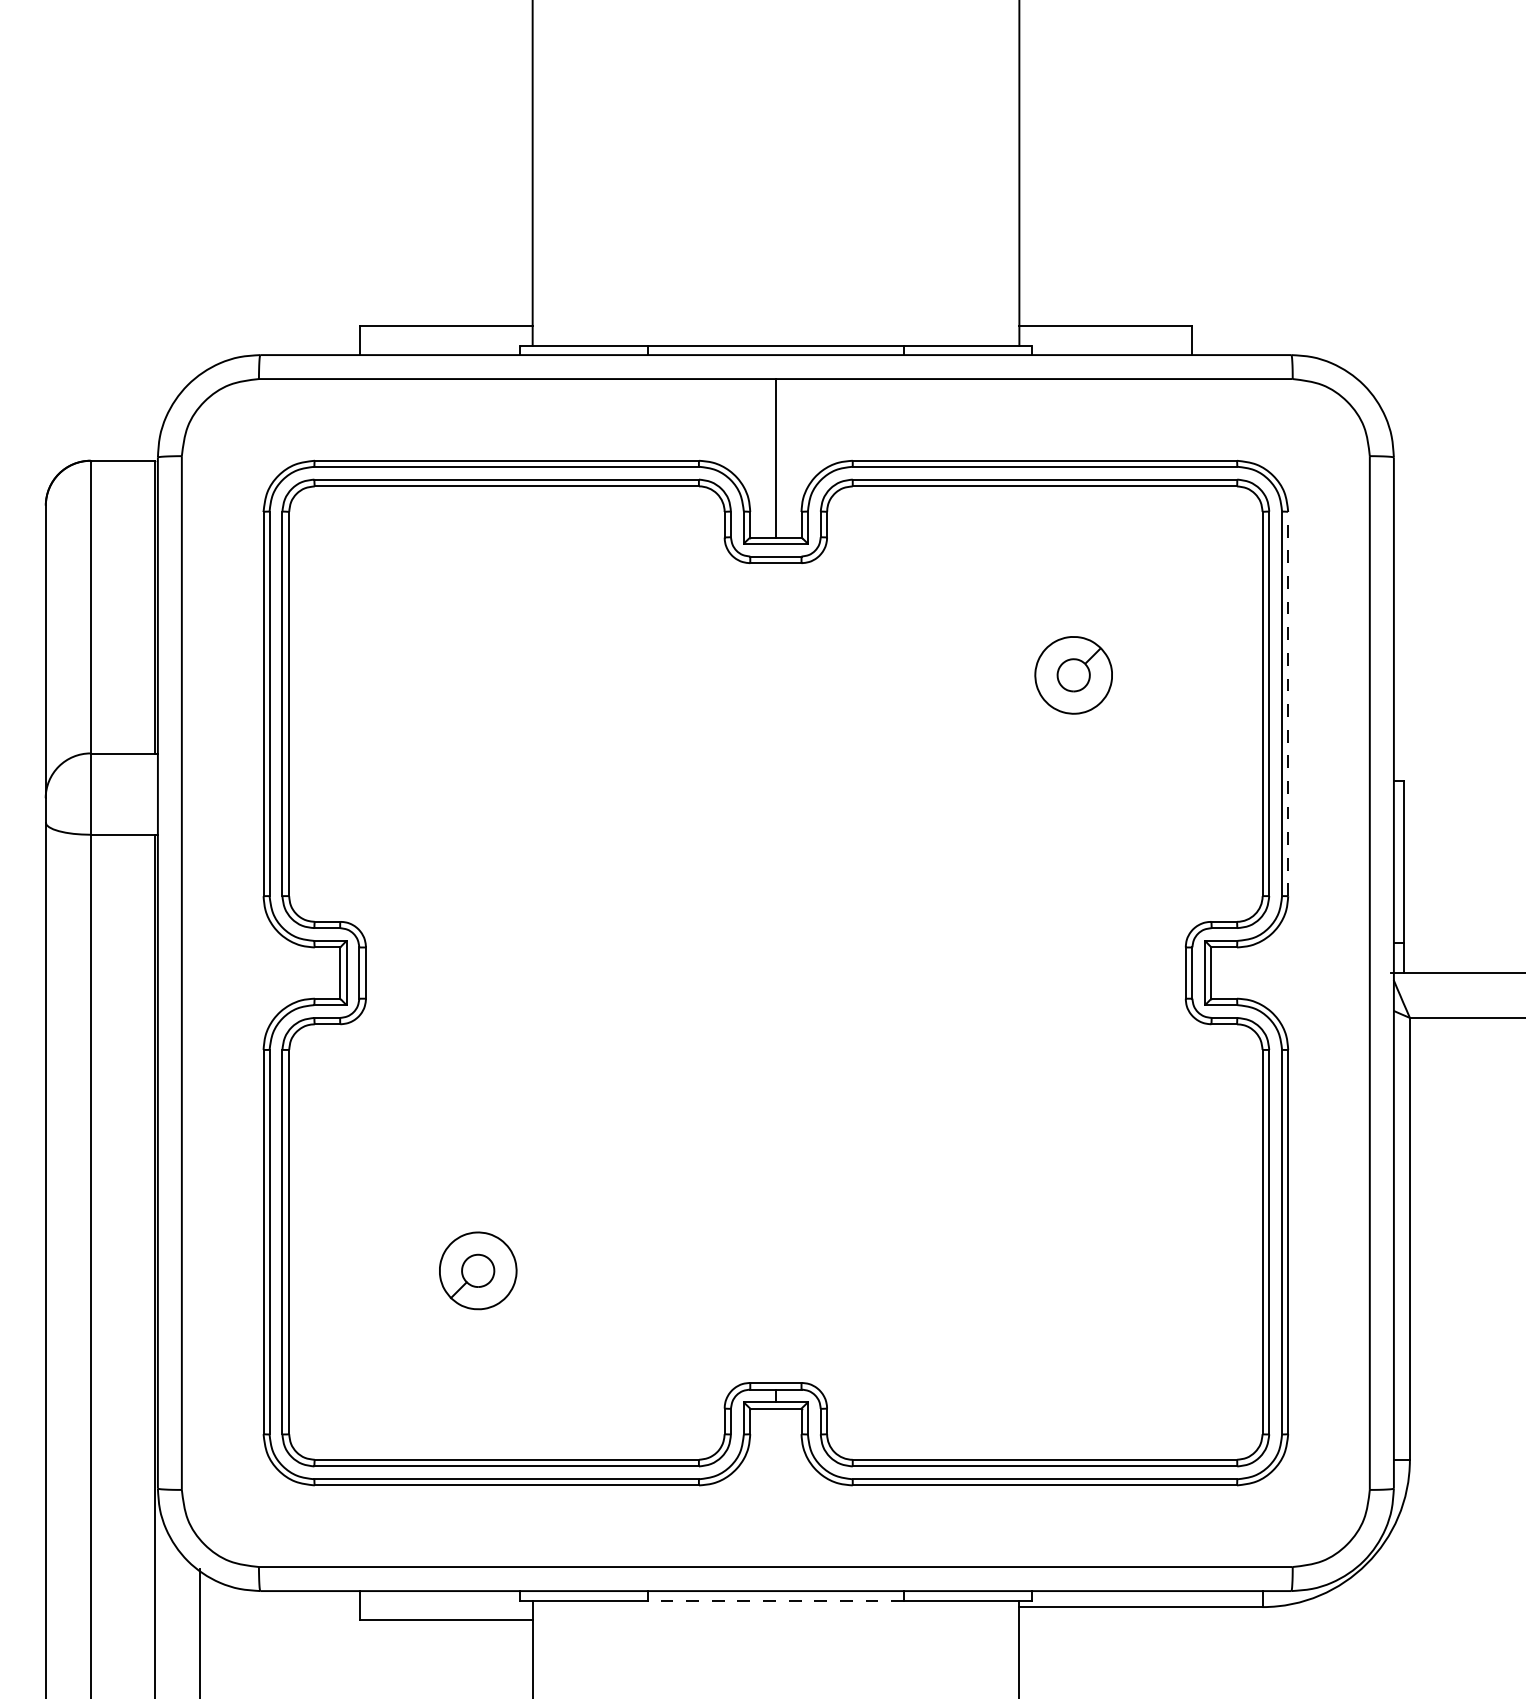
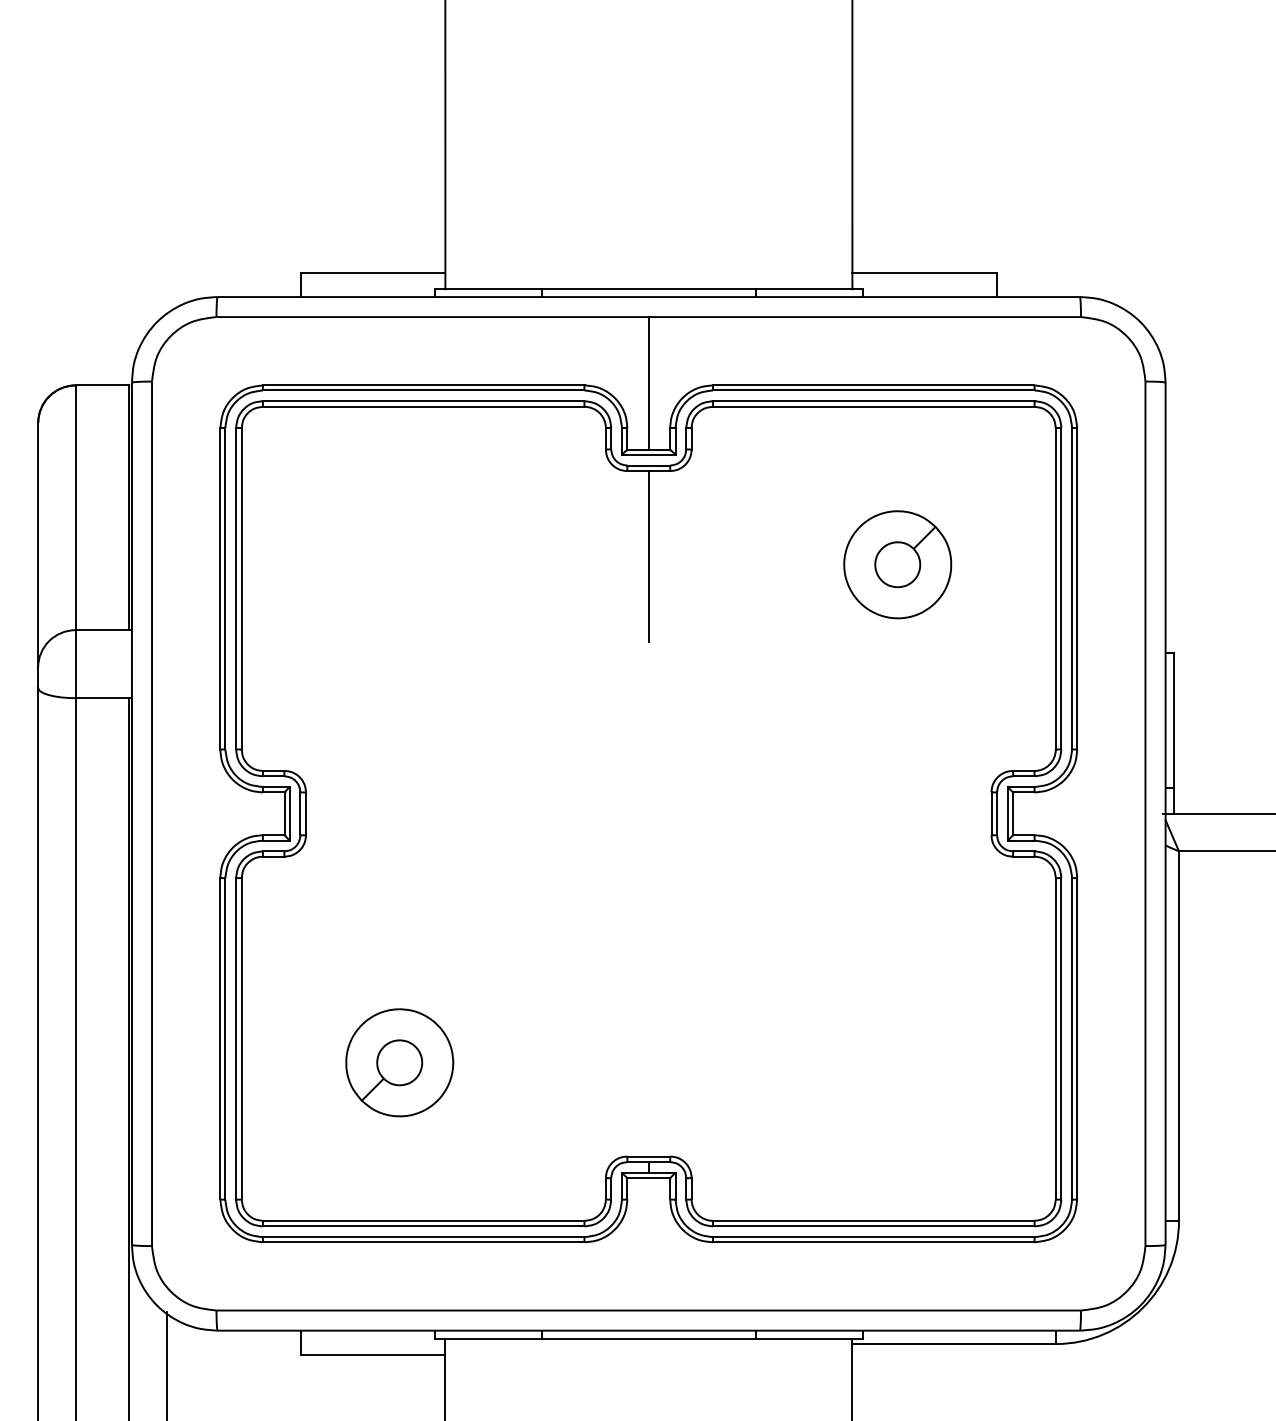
line: (775, 665) -> (648, 556), added
part: (1073, 674) -> (897, 564), size x1.67
line: (1288, 703) -> (1077, 588), dashed -> solid
part: (477, 1270) -> (399, 1062), size x1.67
line: (775, 1600) -> (648, 1338), dashed -> solid

